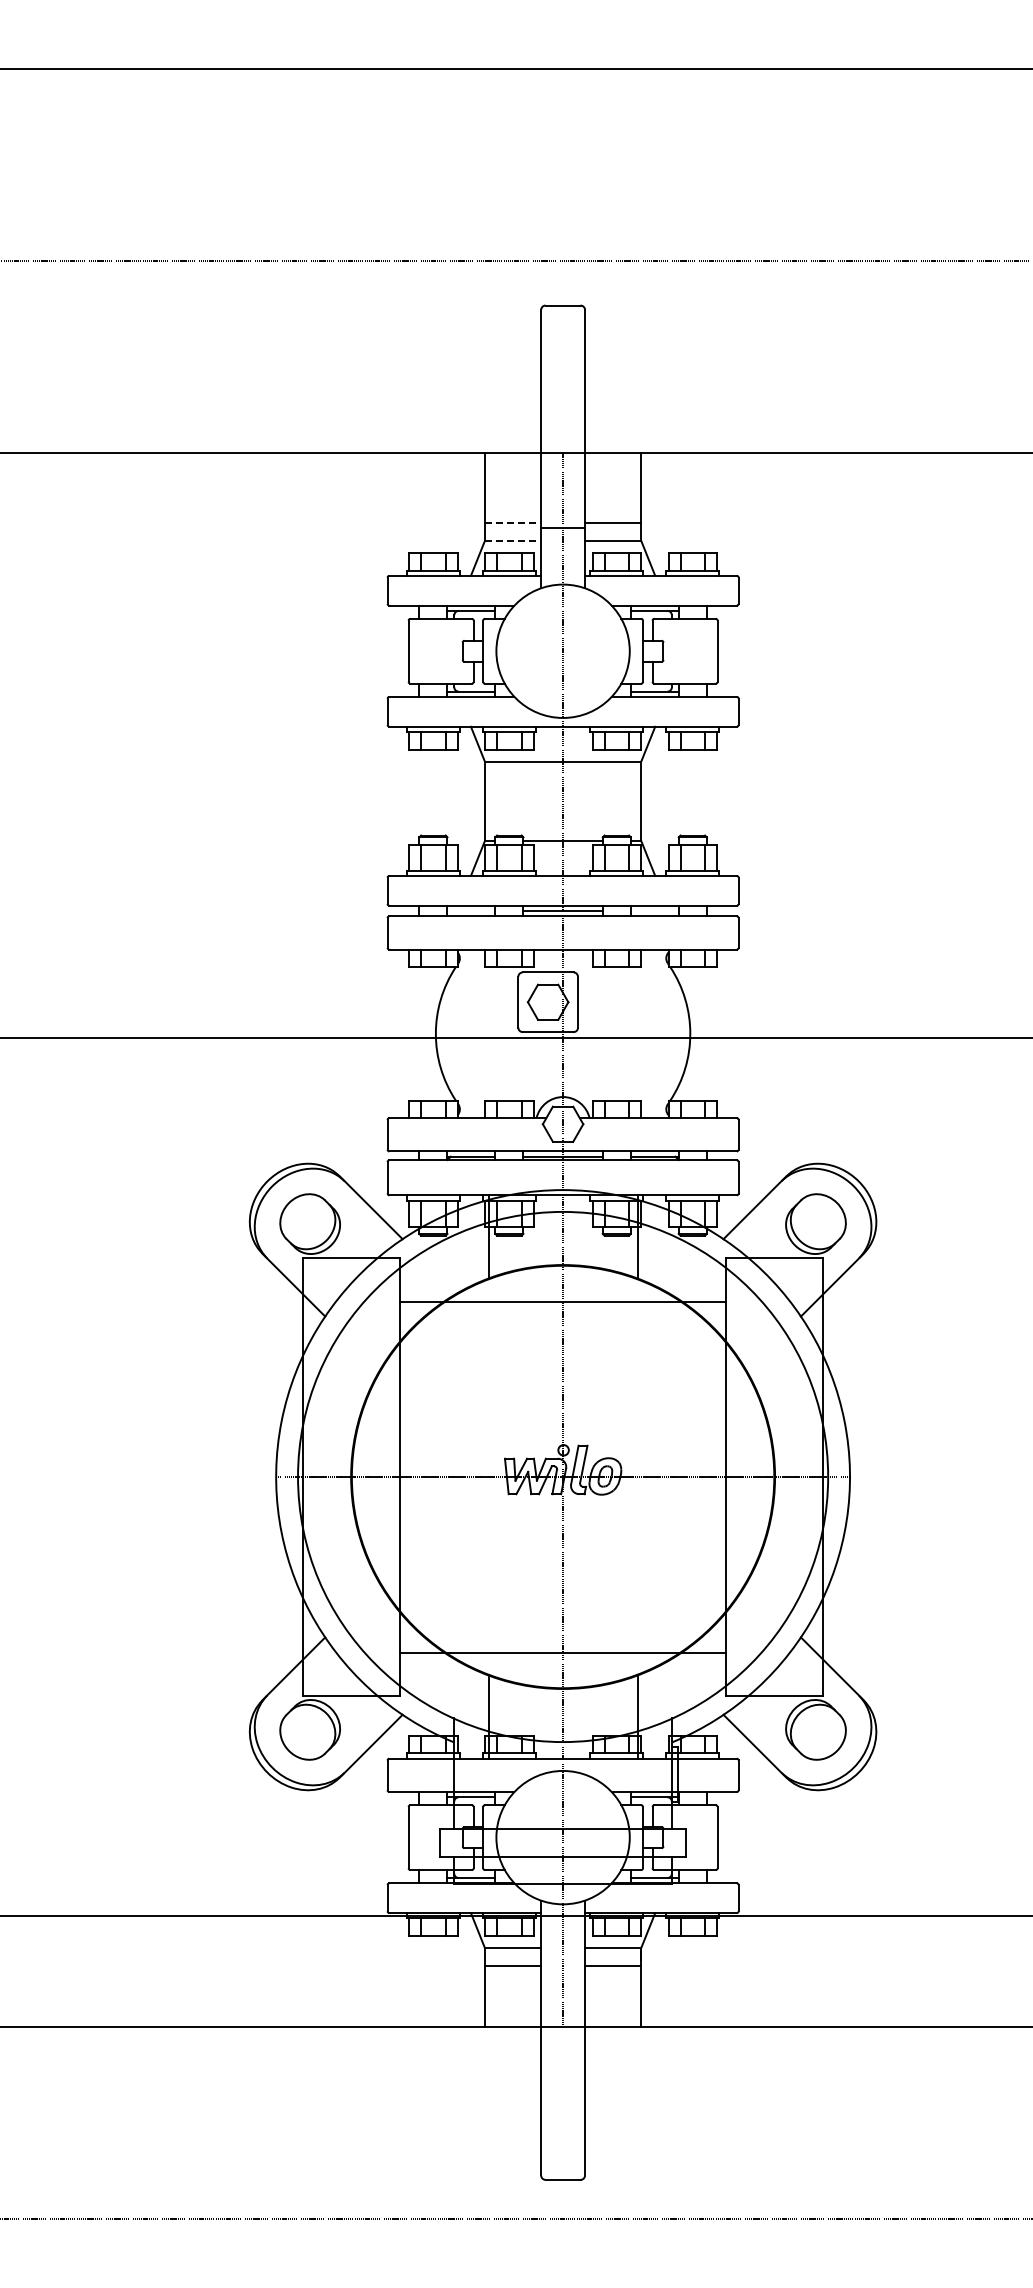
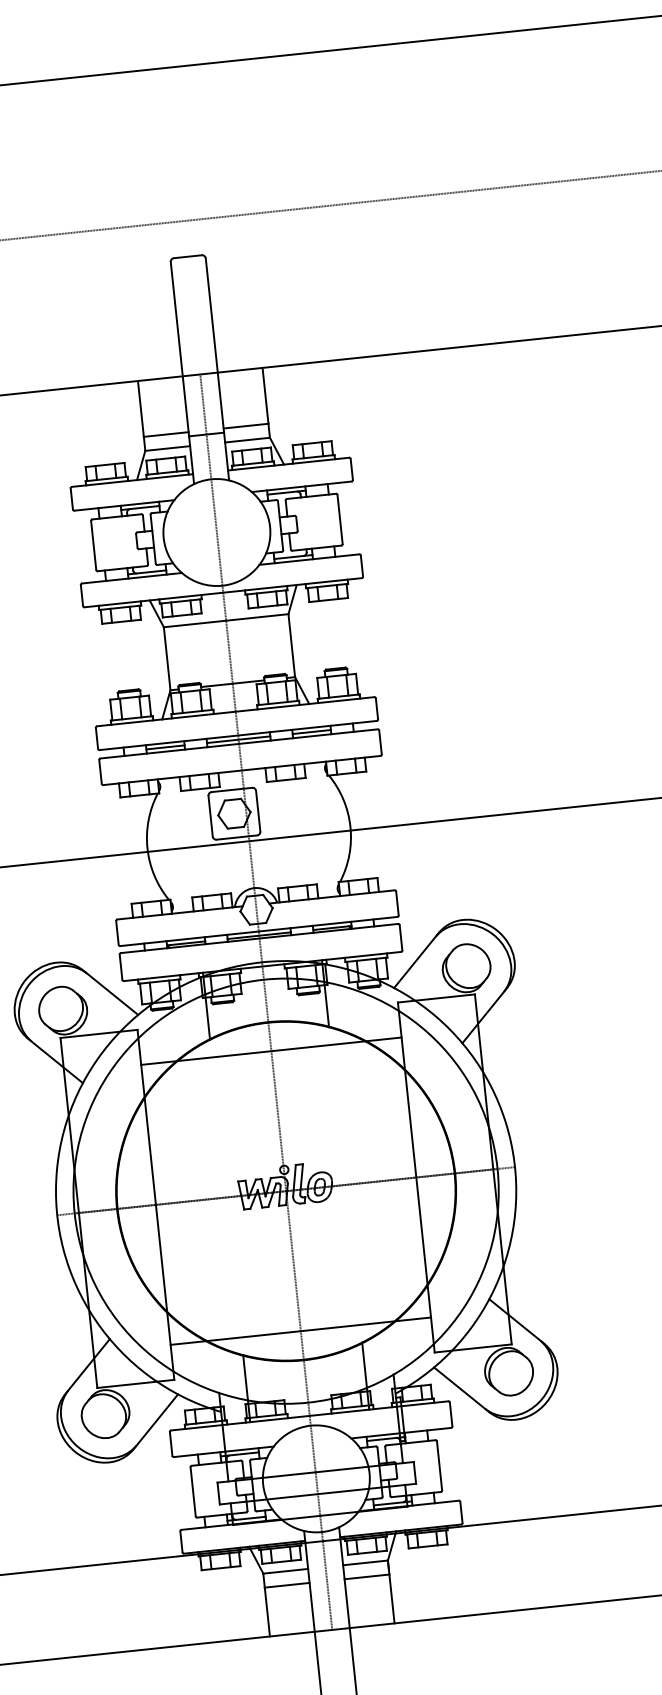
line: (513, 523) -> (166, 434), dashed -> solid
line: (513, 540) -> (168, 448), dashed -> solid
line: (471, 911) -> (165, 747), added
line: (654, 911) -> (311, 732), added

